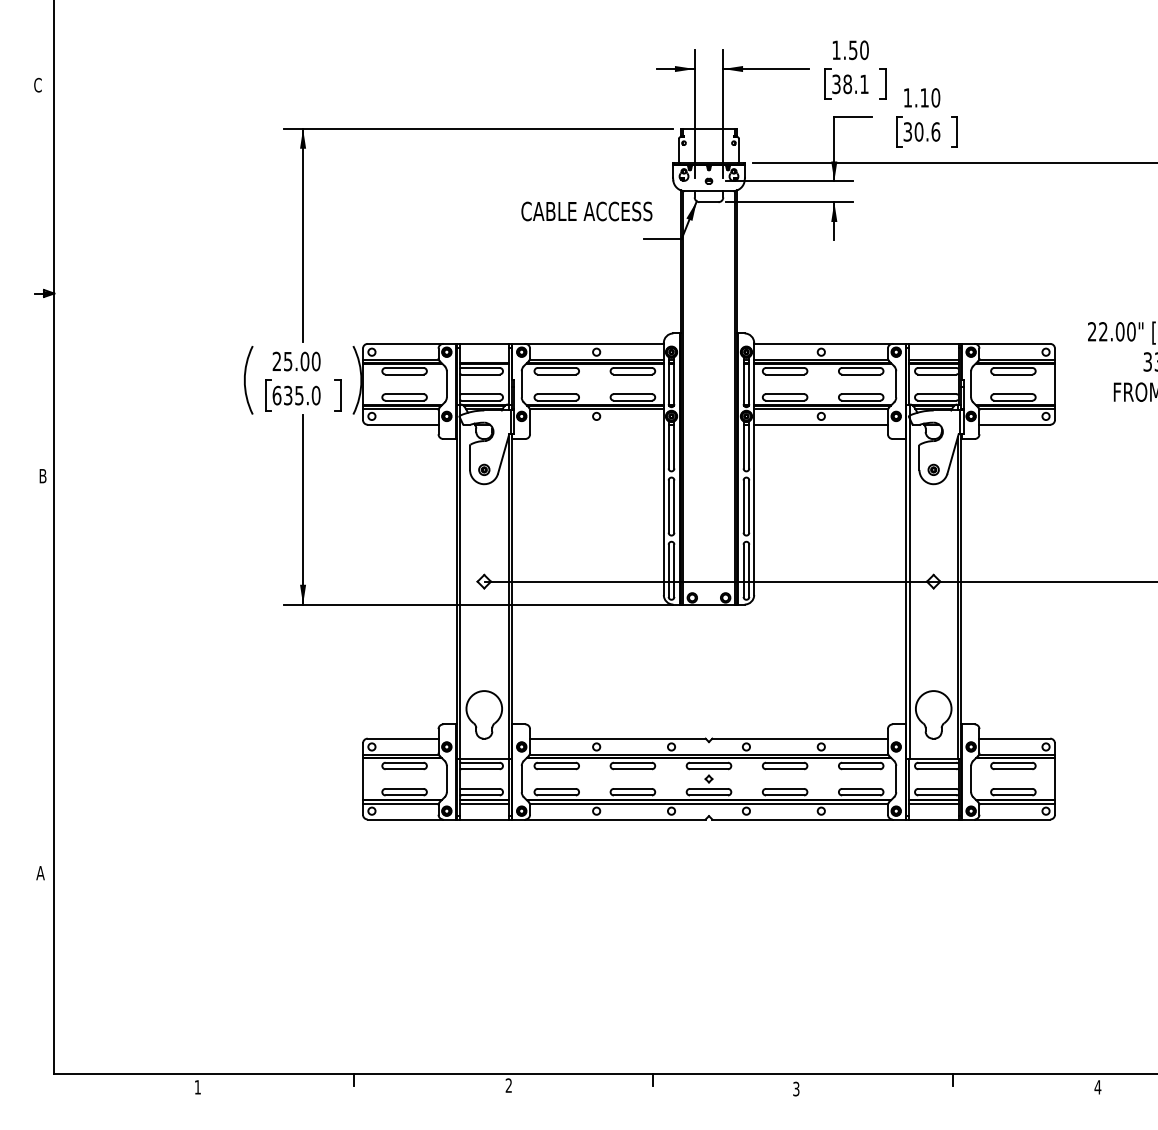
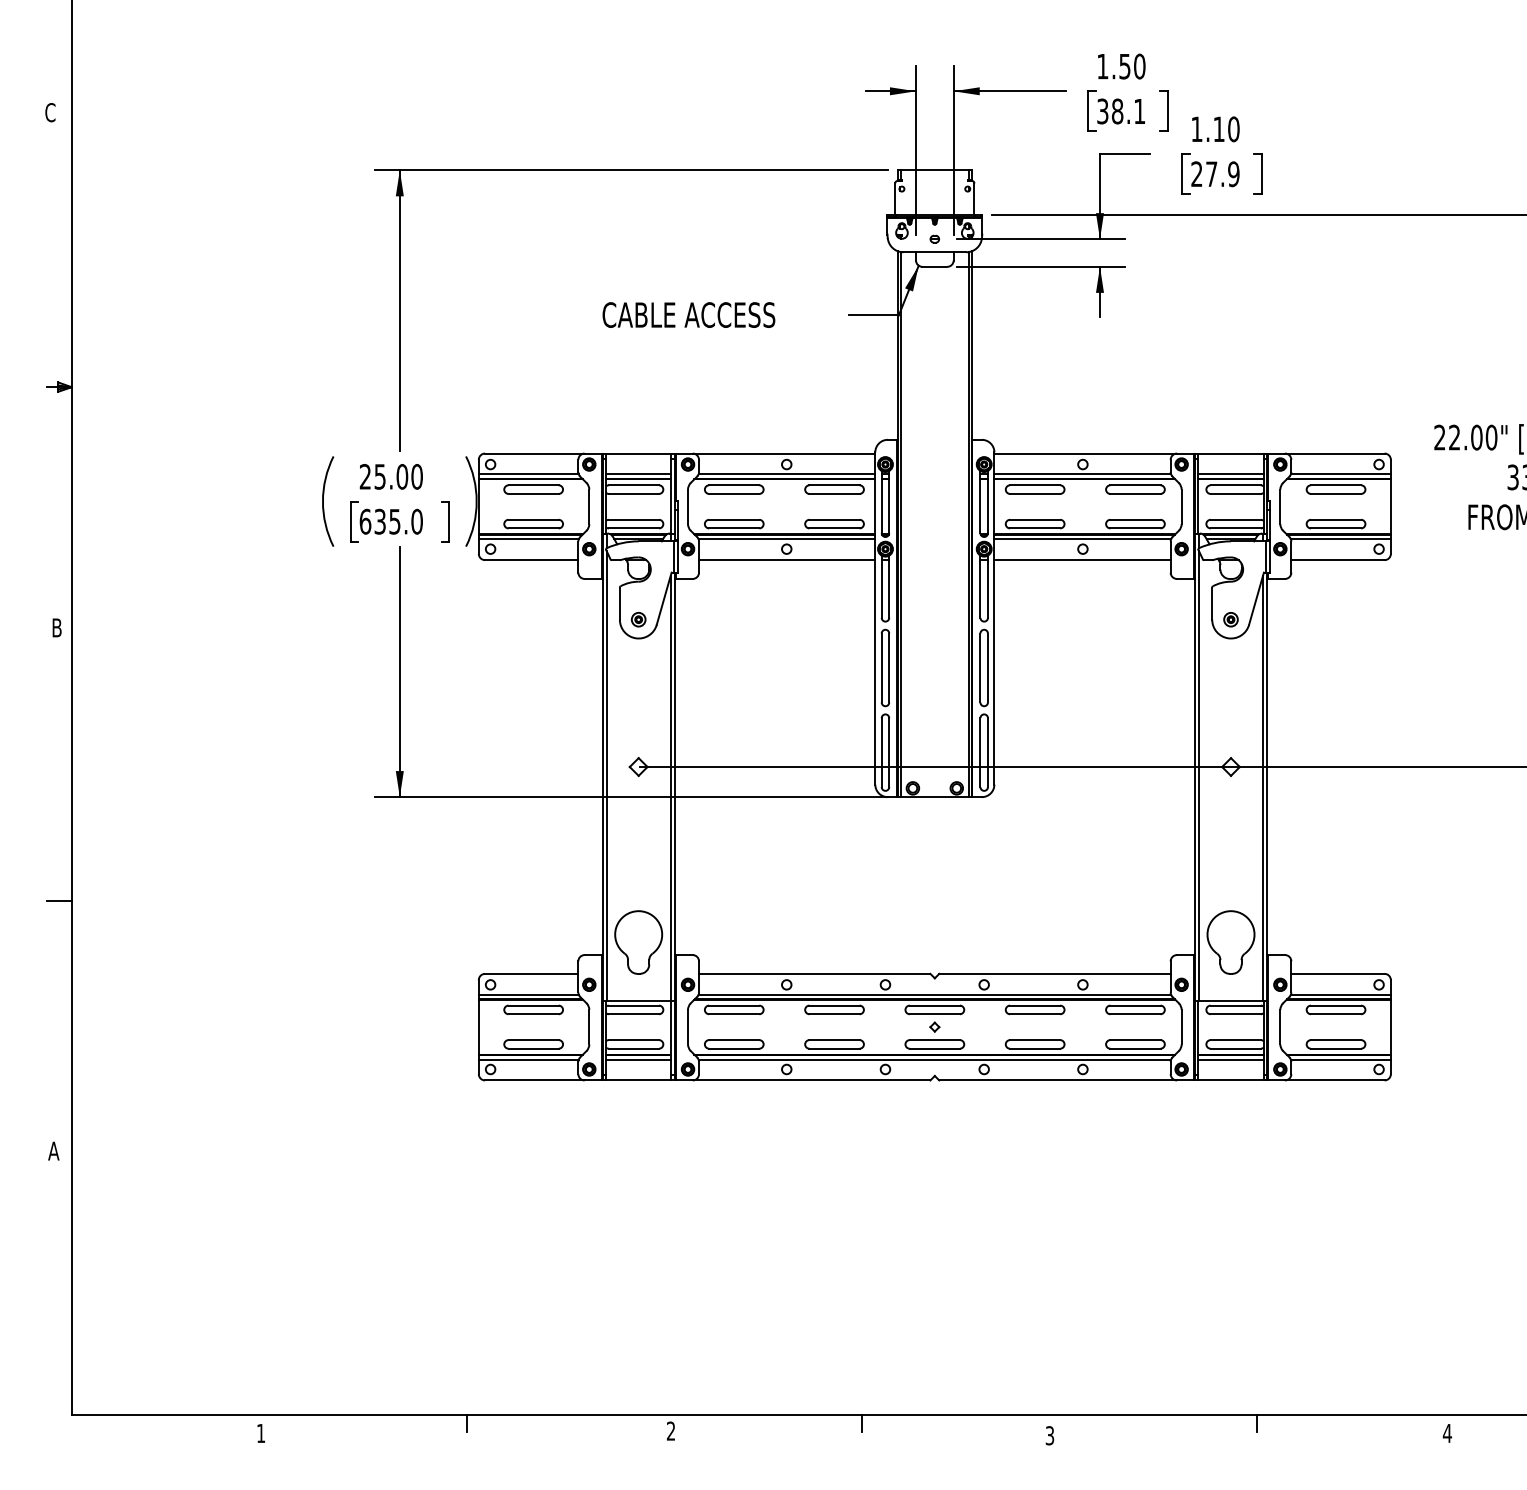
text: (921, 132) -> (1215, 174), 30.6 -> 27.9
text: (586, 211) -> (688, 314), moved
line: (484, 359) -> (638, 474), added
line: (597, 425) -> (787, 560), added
line: (44, 683) -> (58, 901), added

